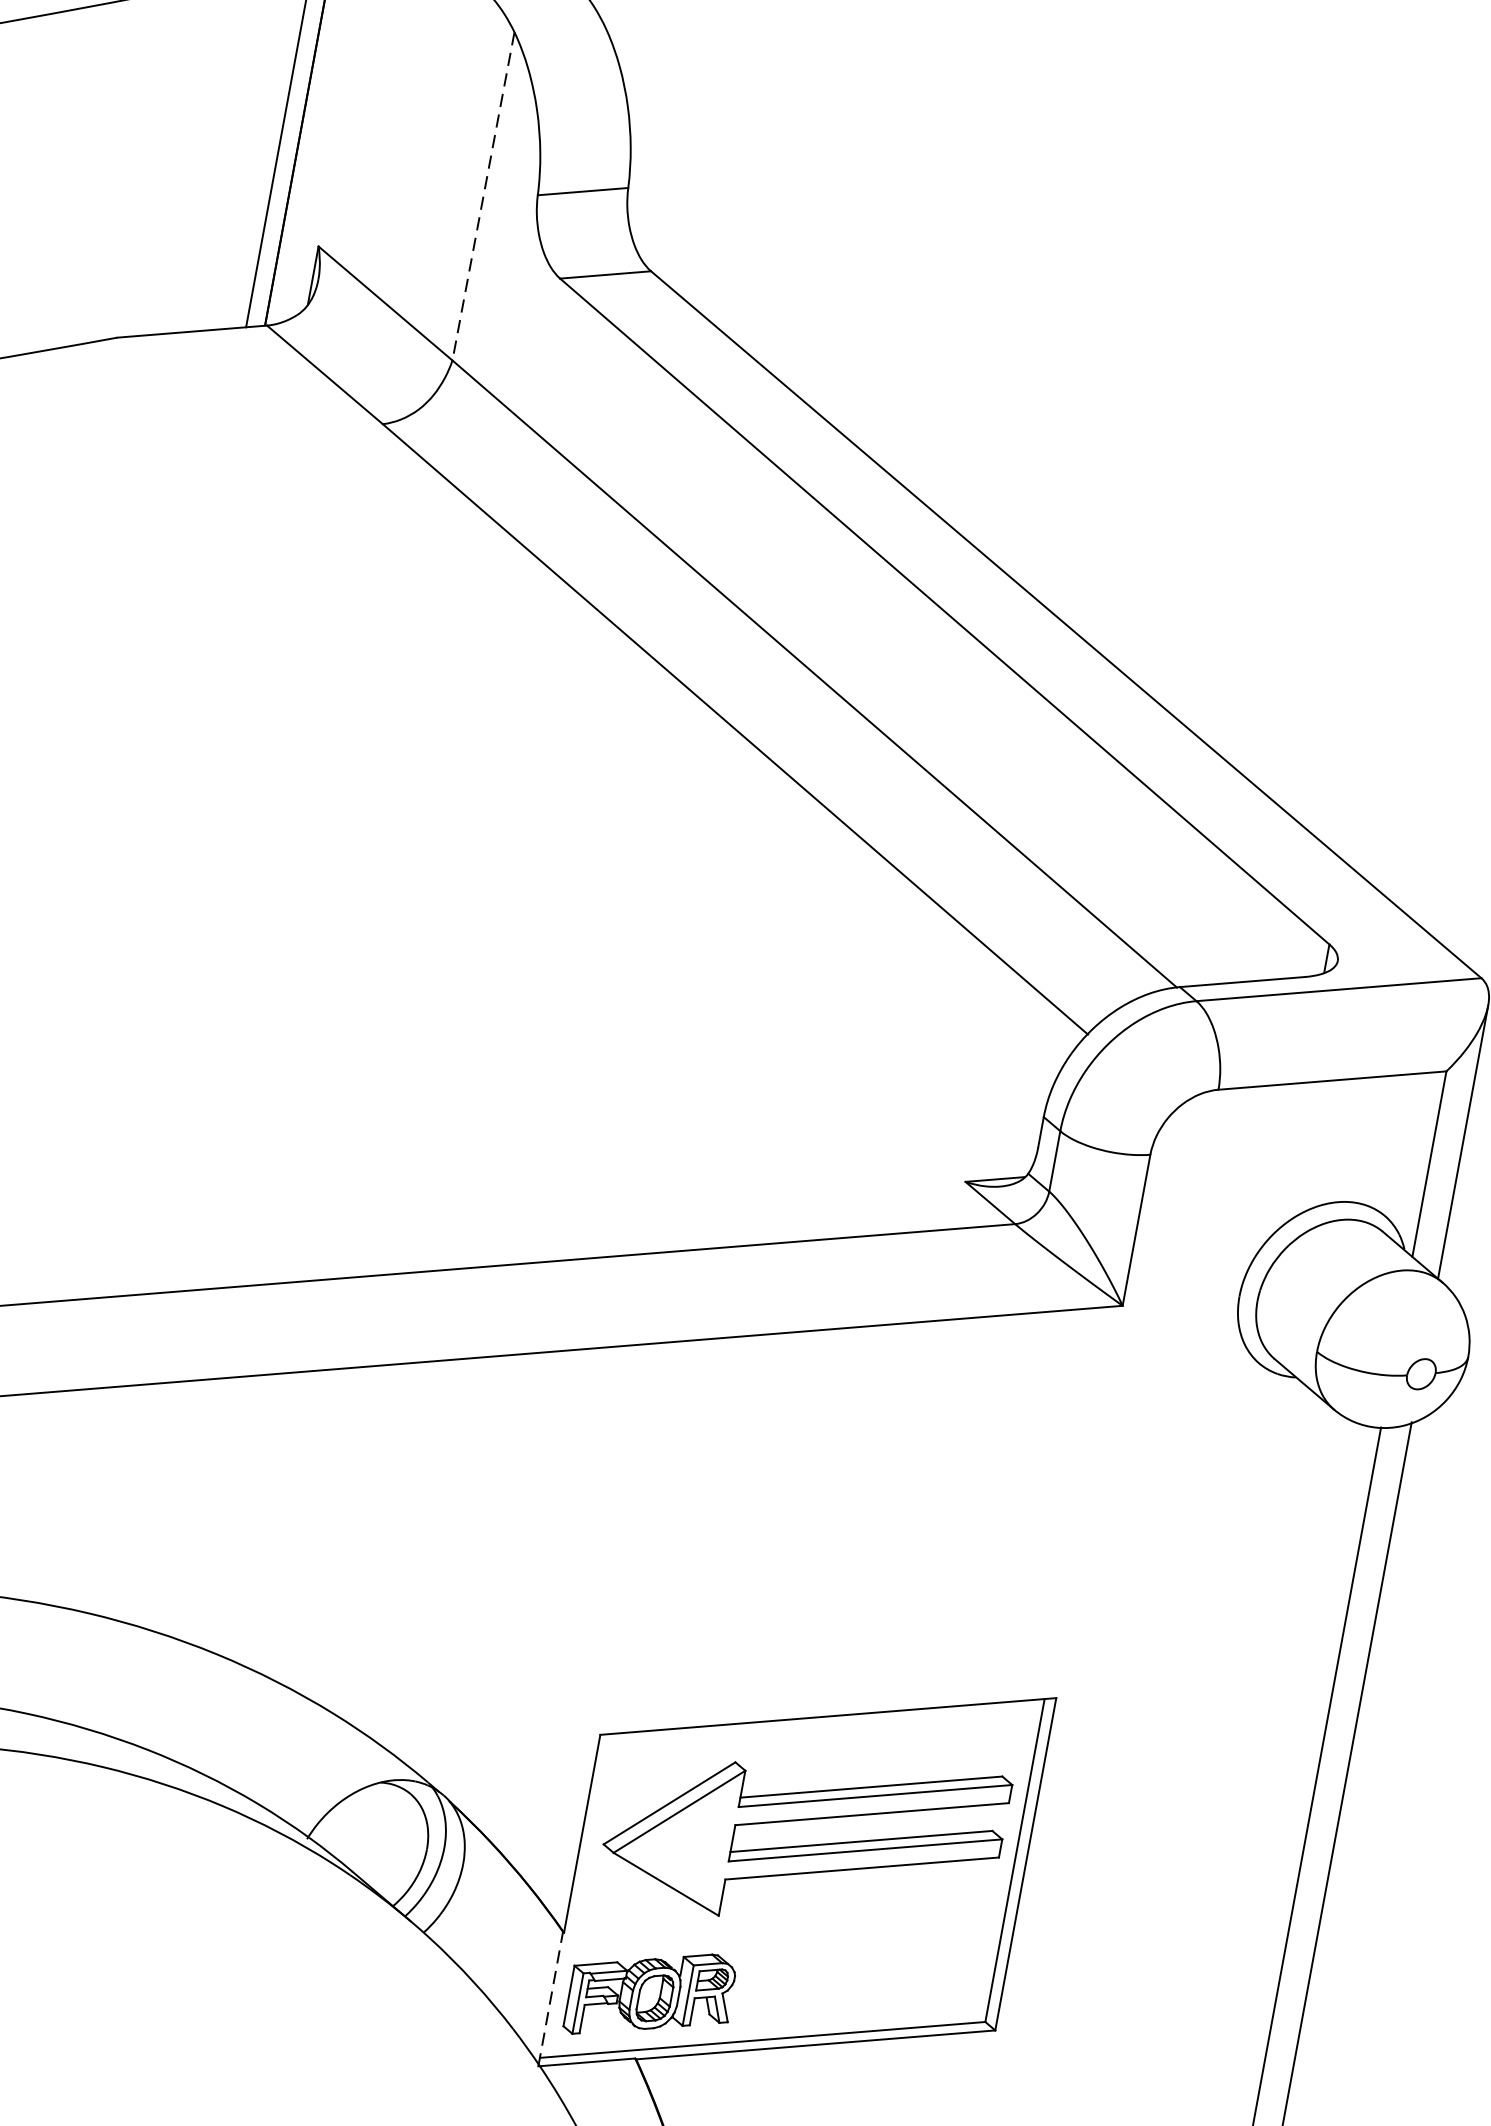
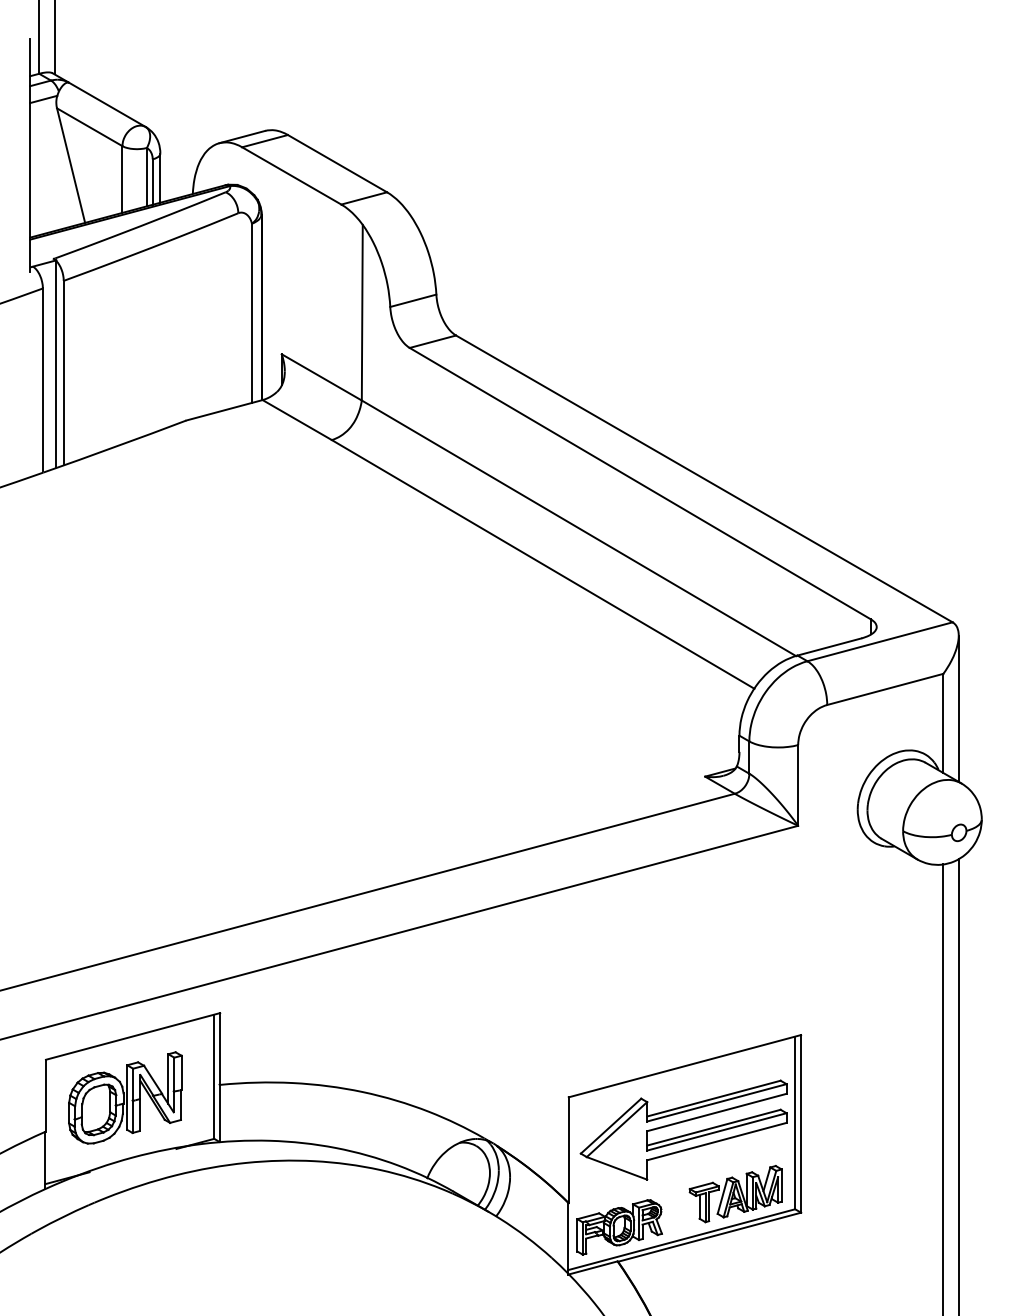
line: (483, 196) -> (362, 312), dashed -> solid
part: (878, 1973) -> (735, 1194), added
line: (551, 1998) -> (568, 1238), dashed -> solid

